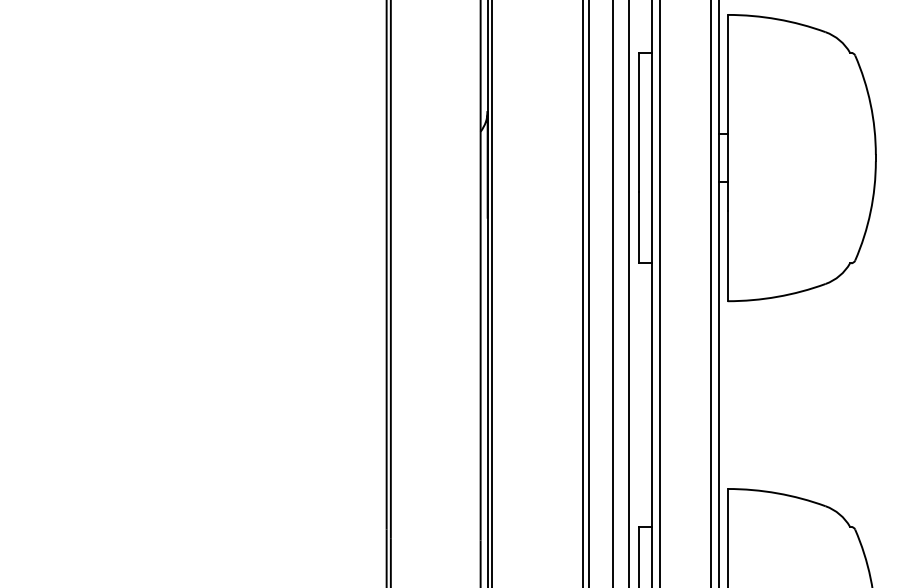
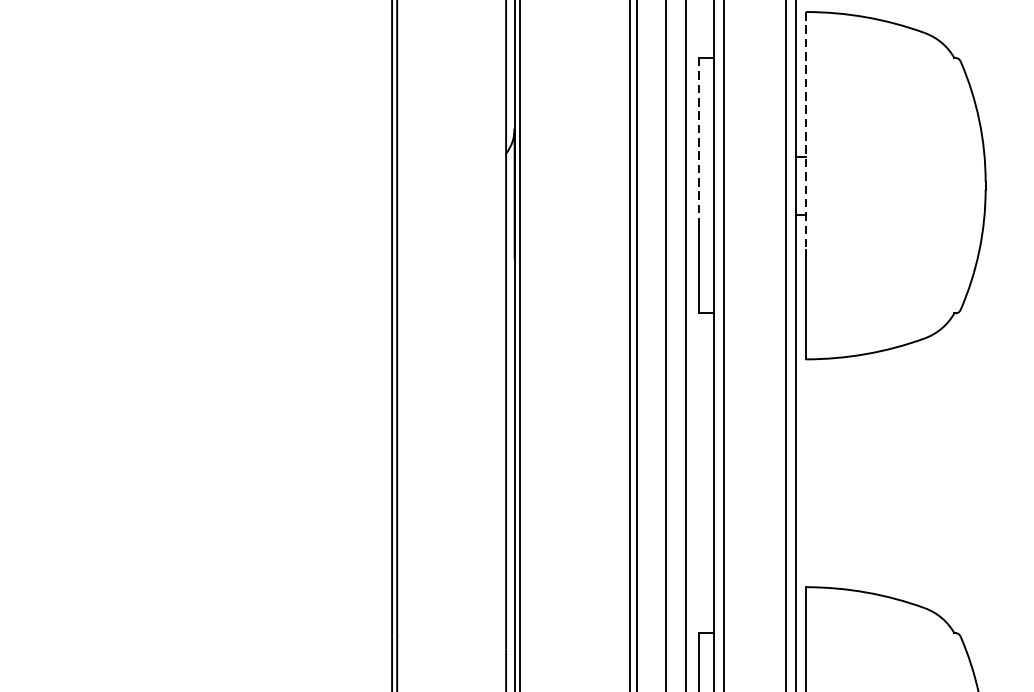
line: (727, 113) -> (805, 131), solid -> dashed
line: (639, 122) -> (698, 142), solid -> dashed

